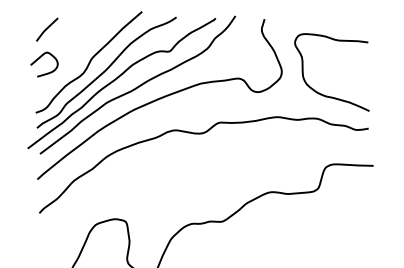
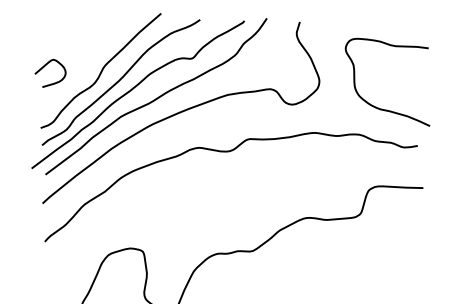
line: (47, 29) -> (54, 33), removed
curve: (324, 94) -> (379, 107), moved

